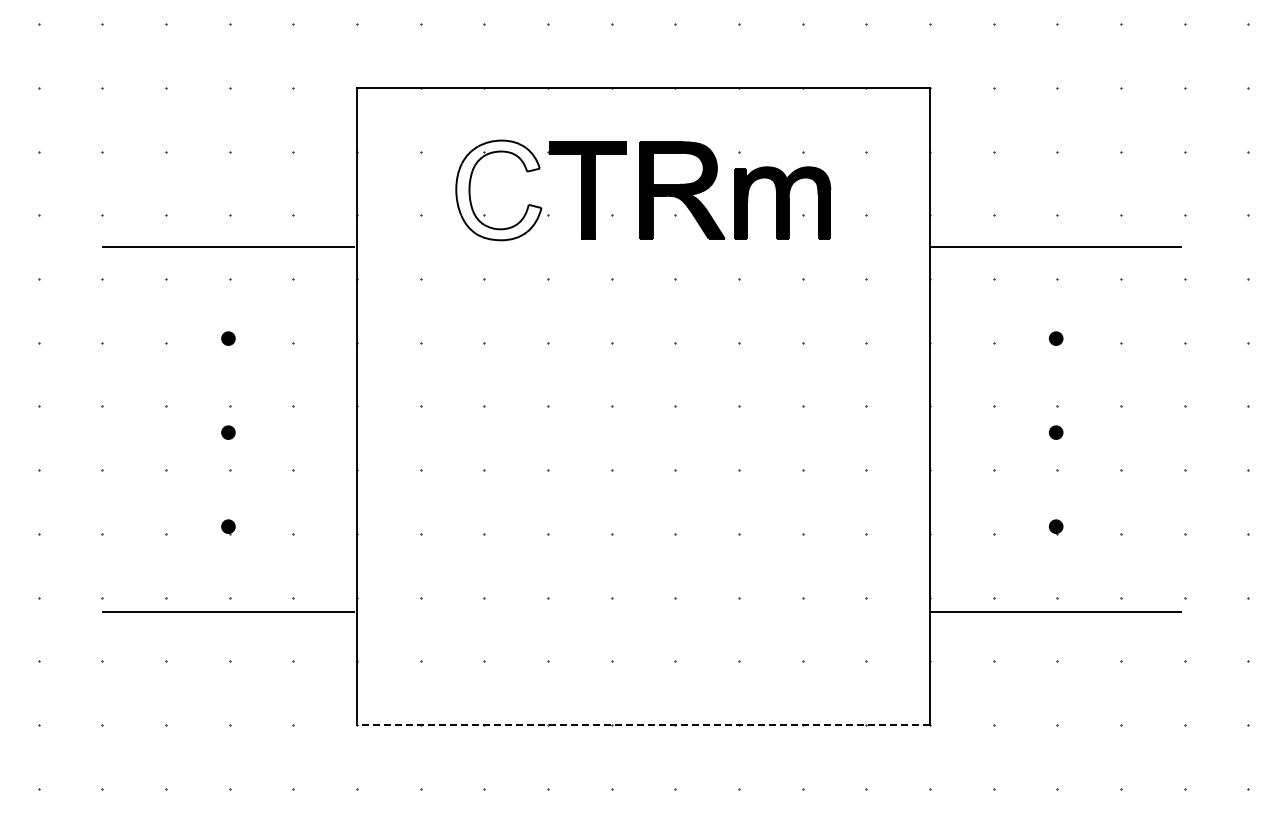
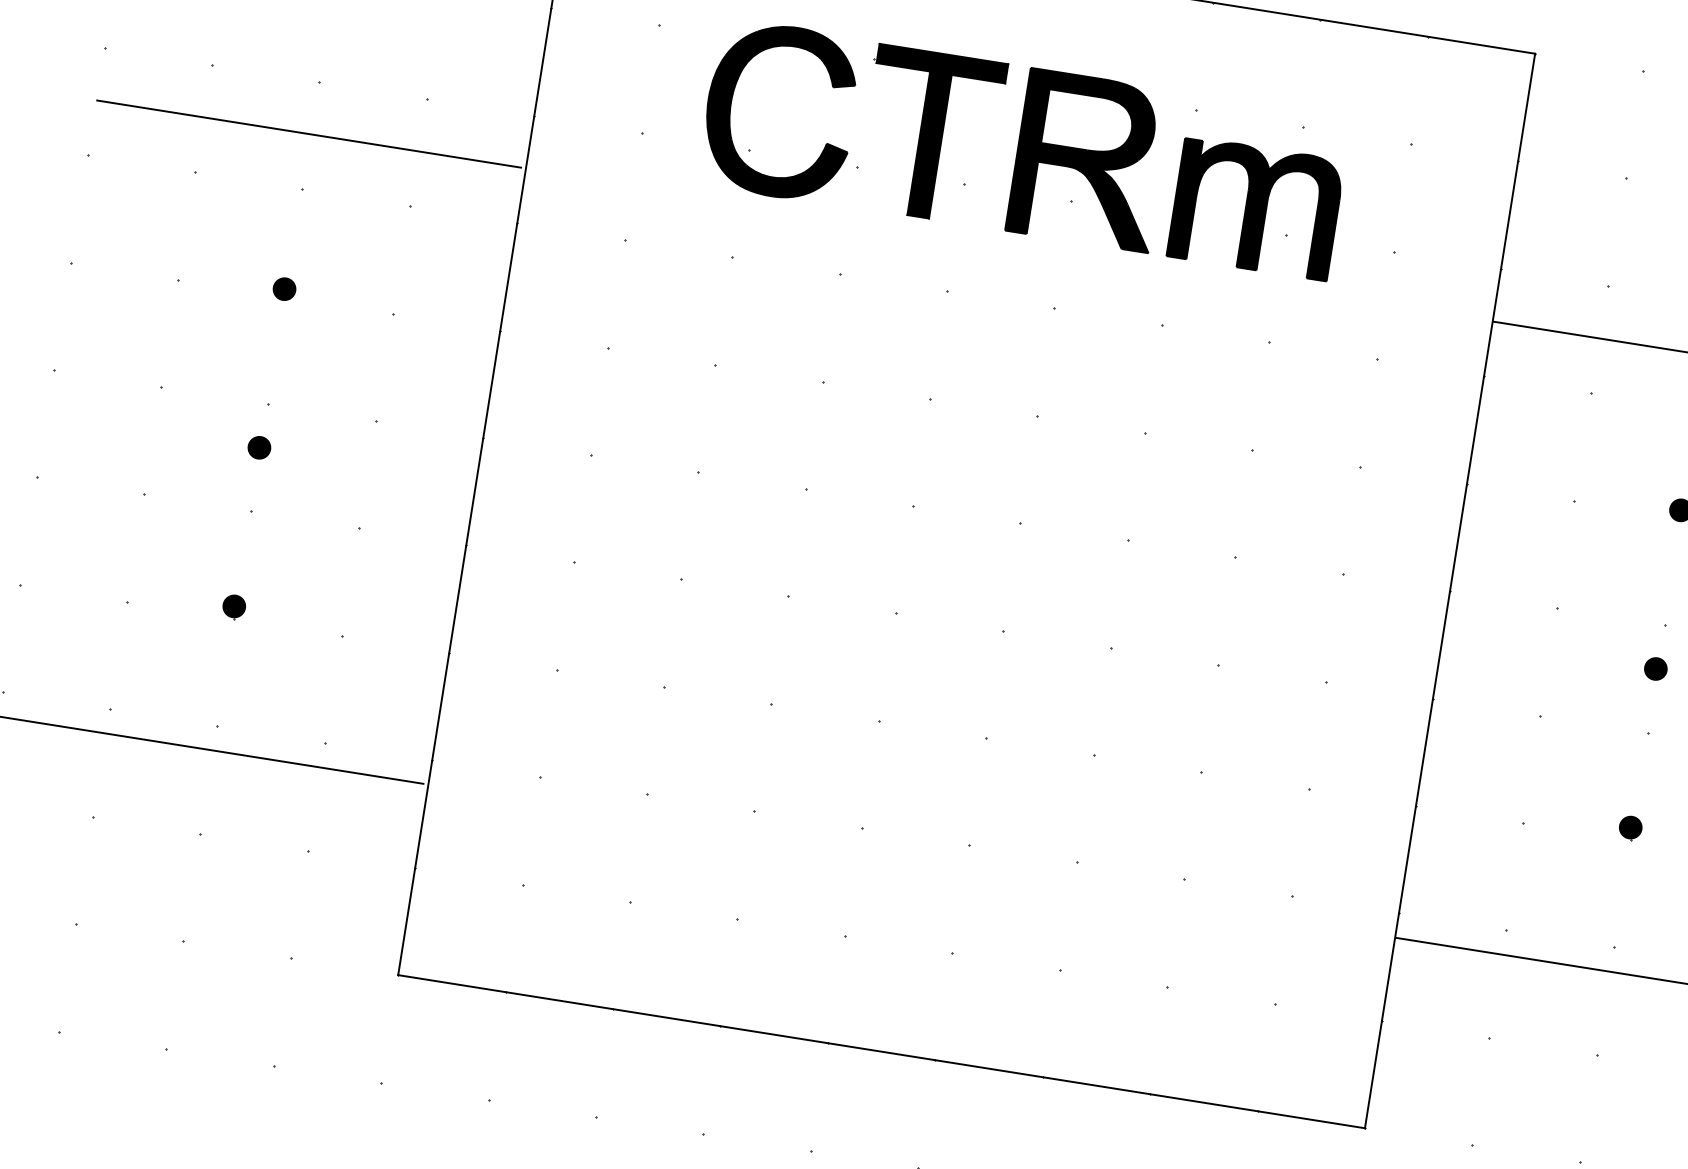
fill: (498, 190) -> (779, 111), added
line: (643, 724) -> (881, 1051), dashed -> solid

